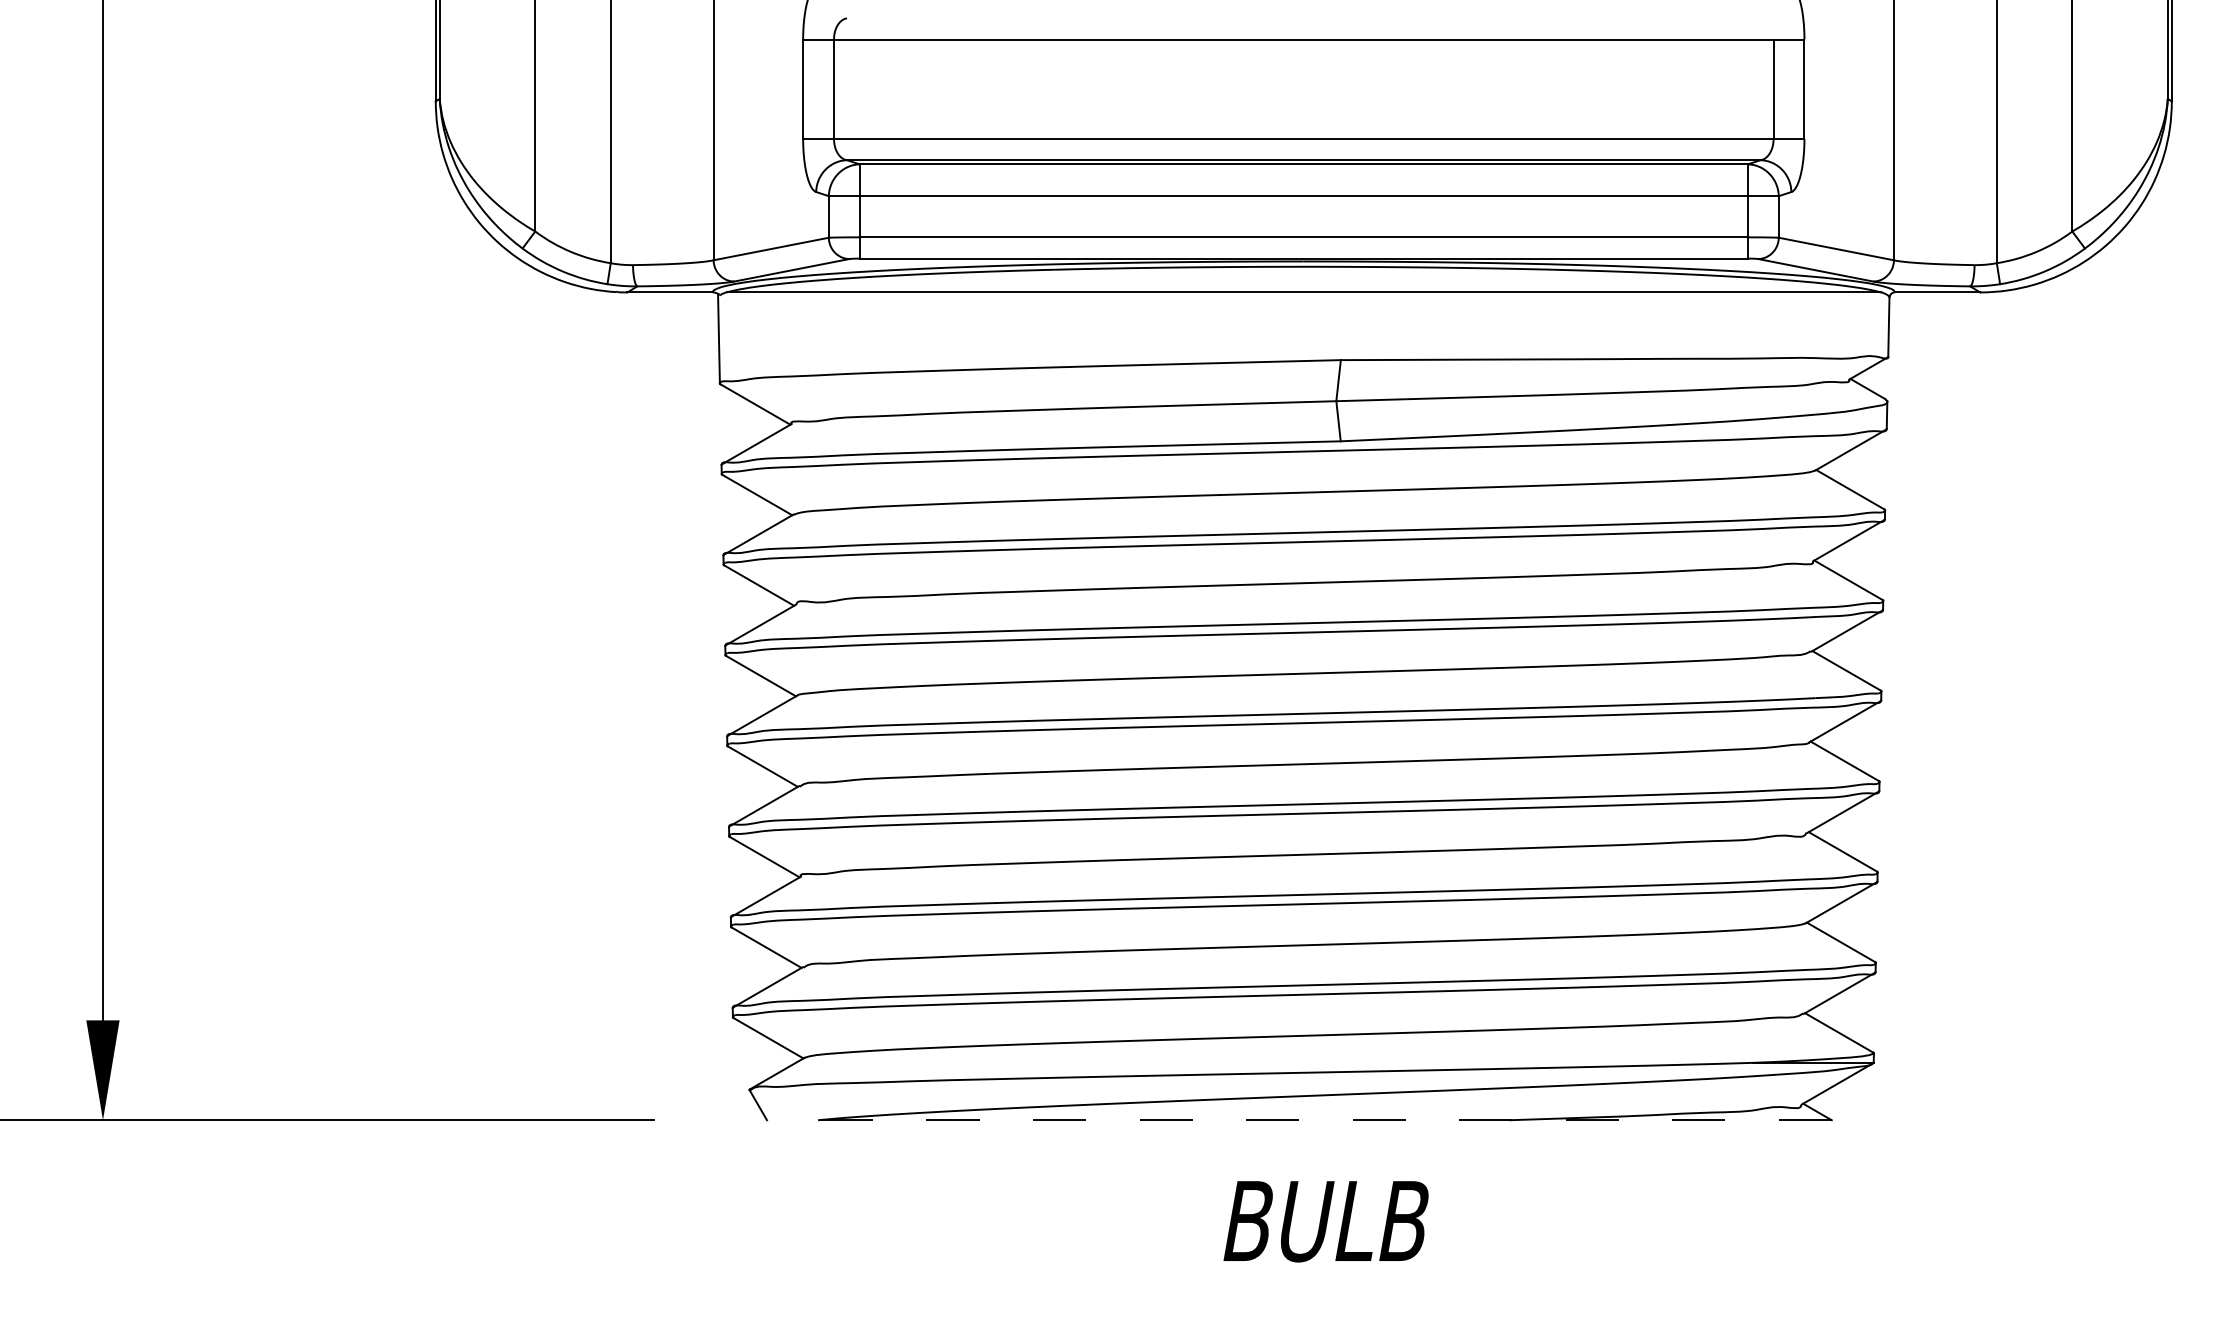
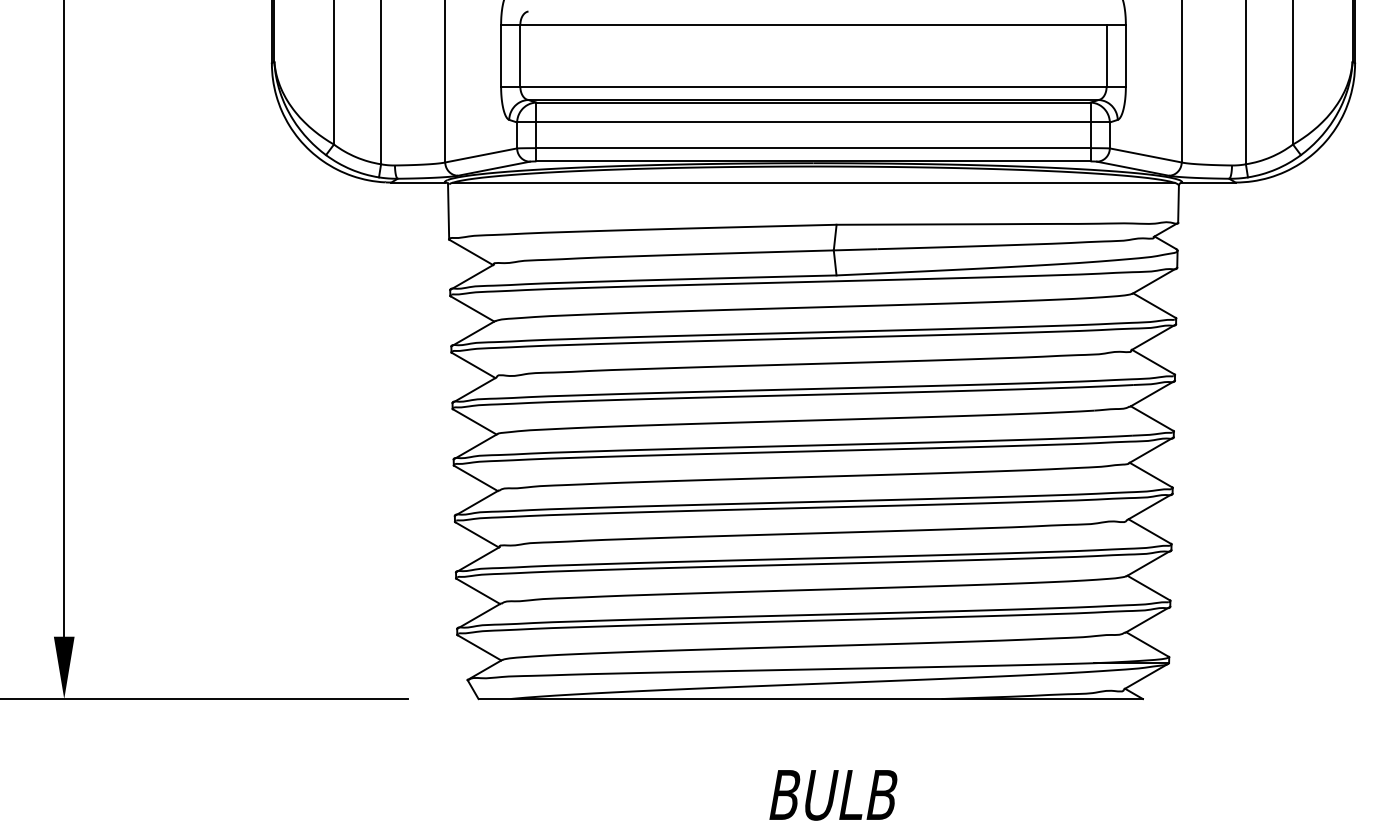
line: (1299, 1120) -> (810, 699), dashed -> solid
text: (1326, 1221) -> (833, 795), moved

